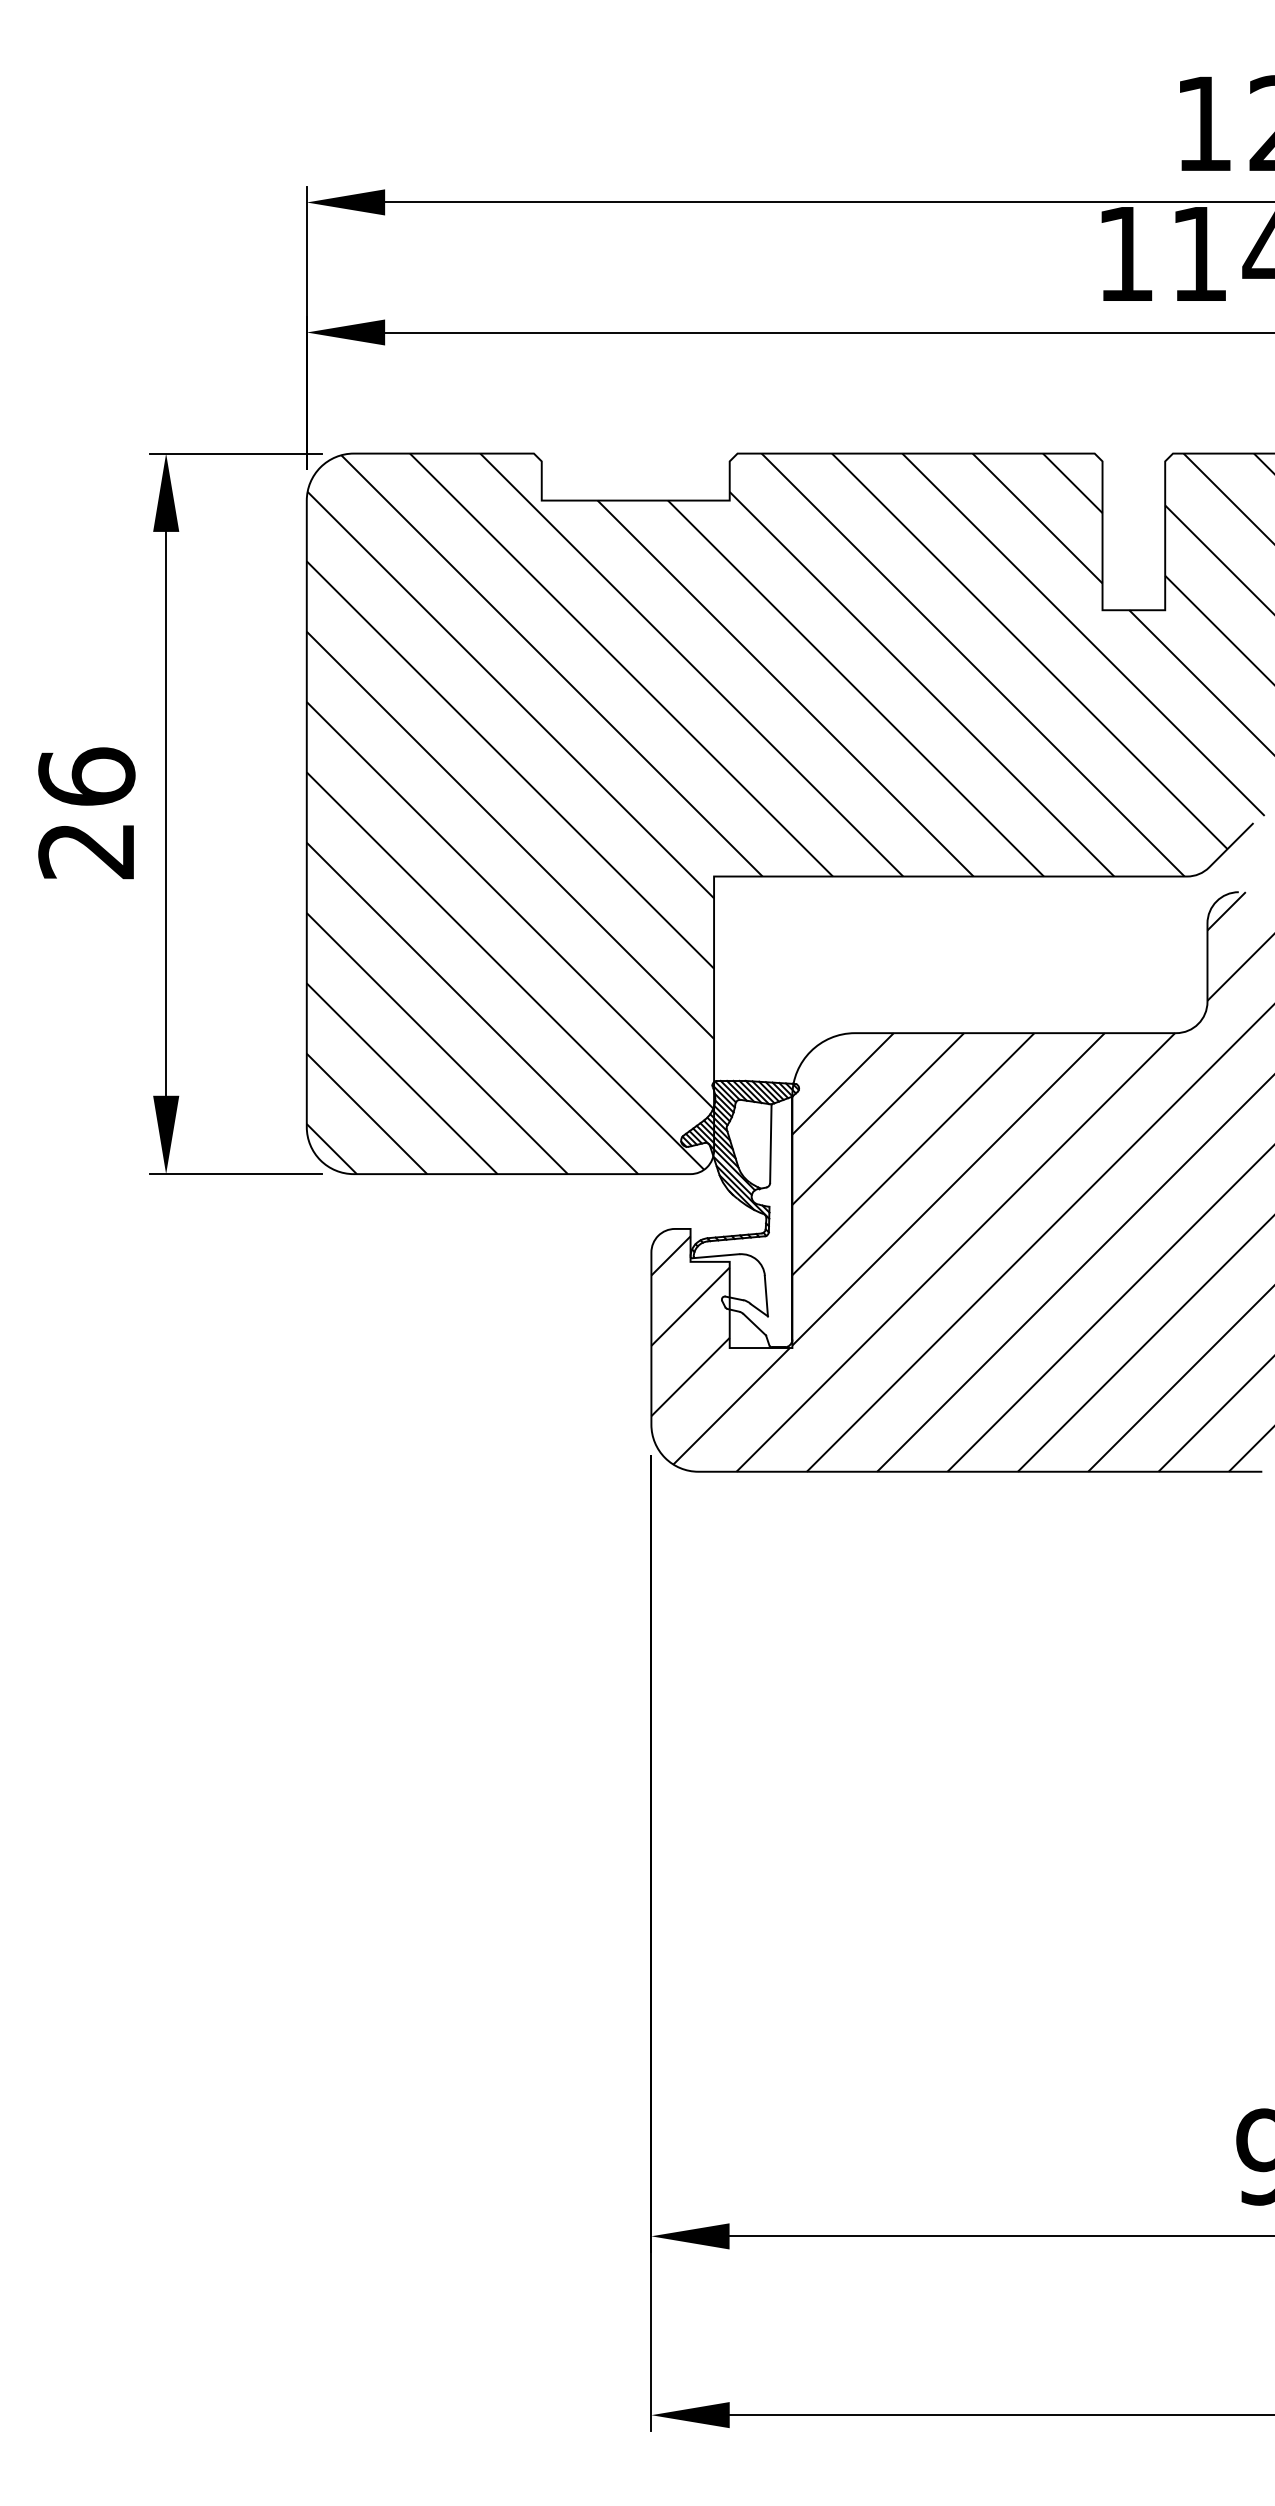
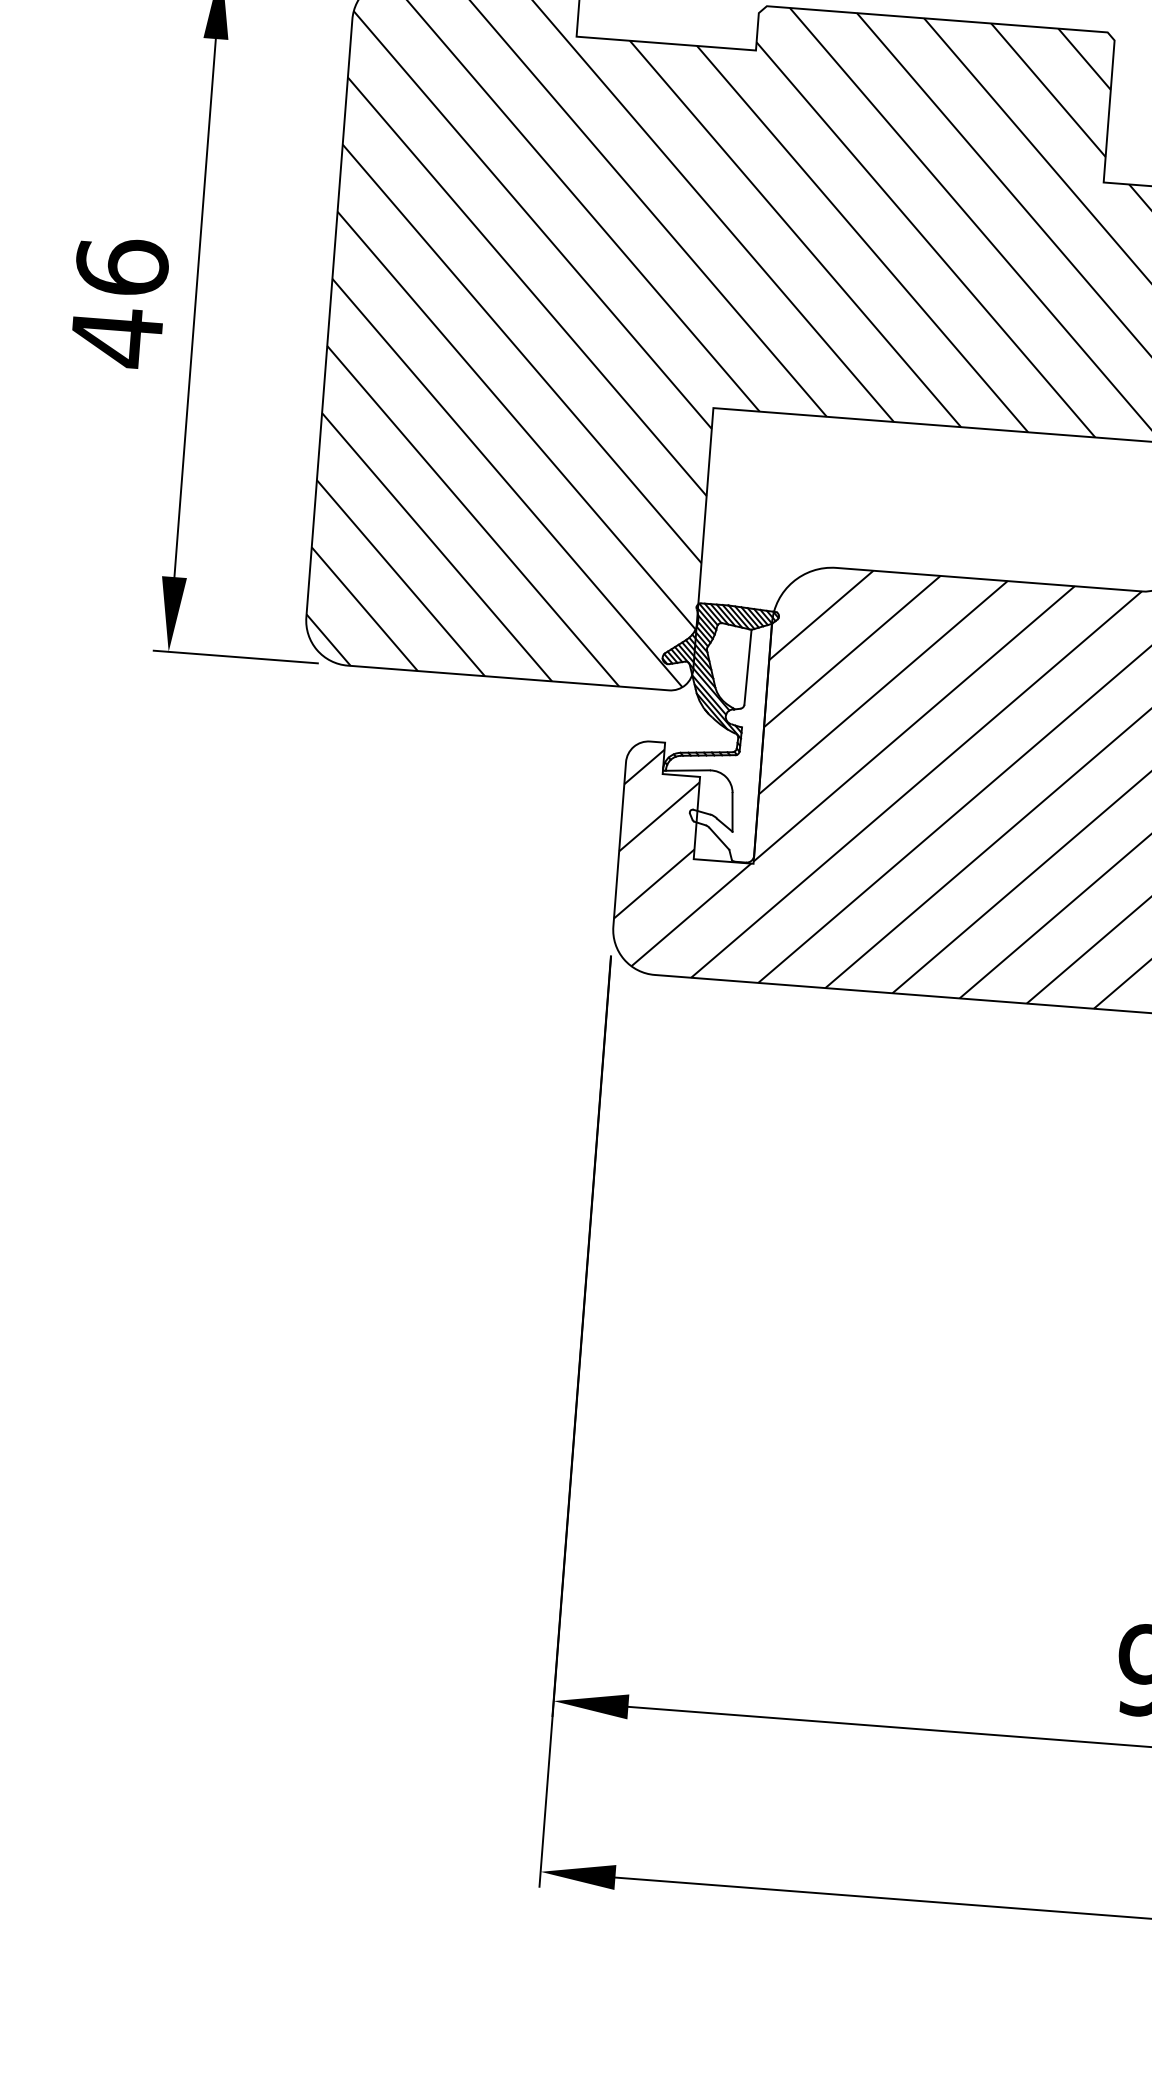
text: (85, 850) -> (115, 337), 26 -> 46

